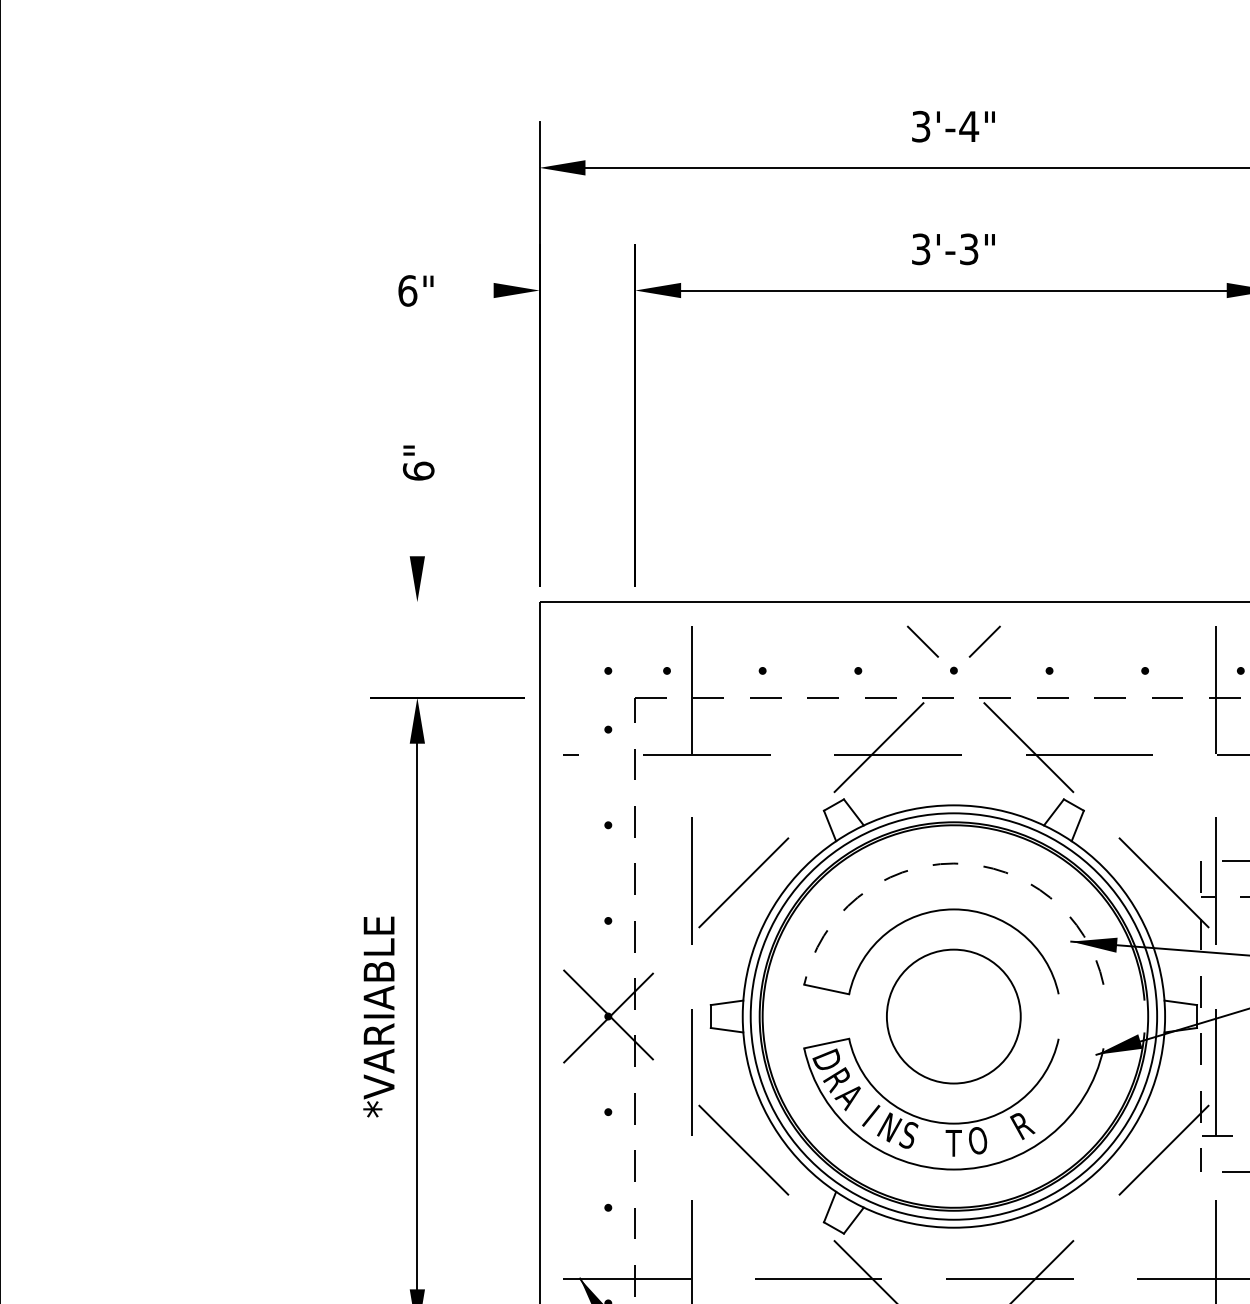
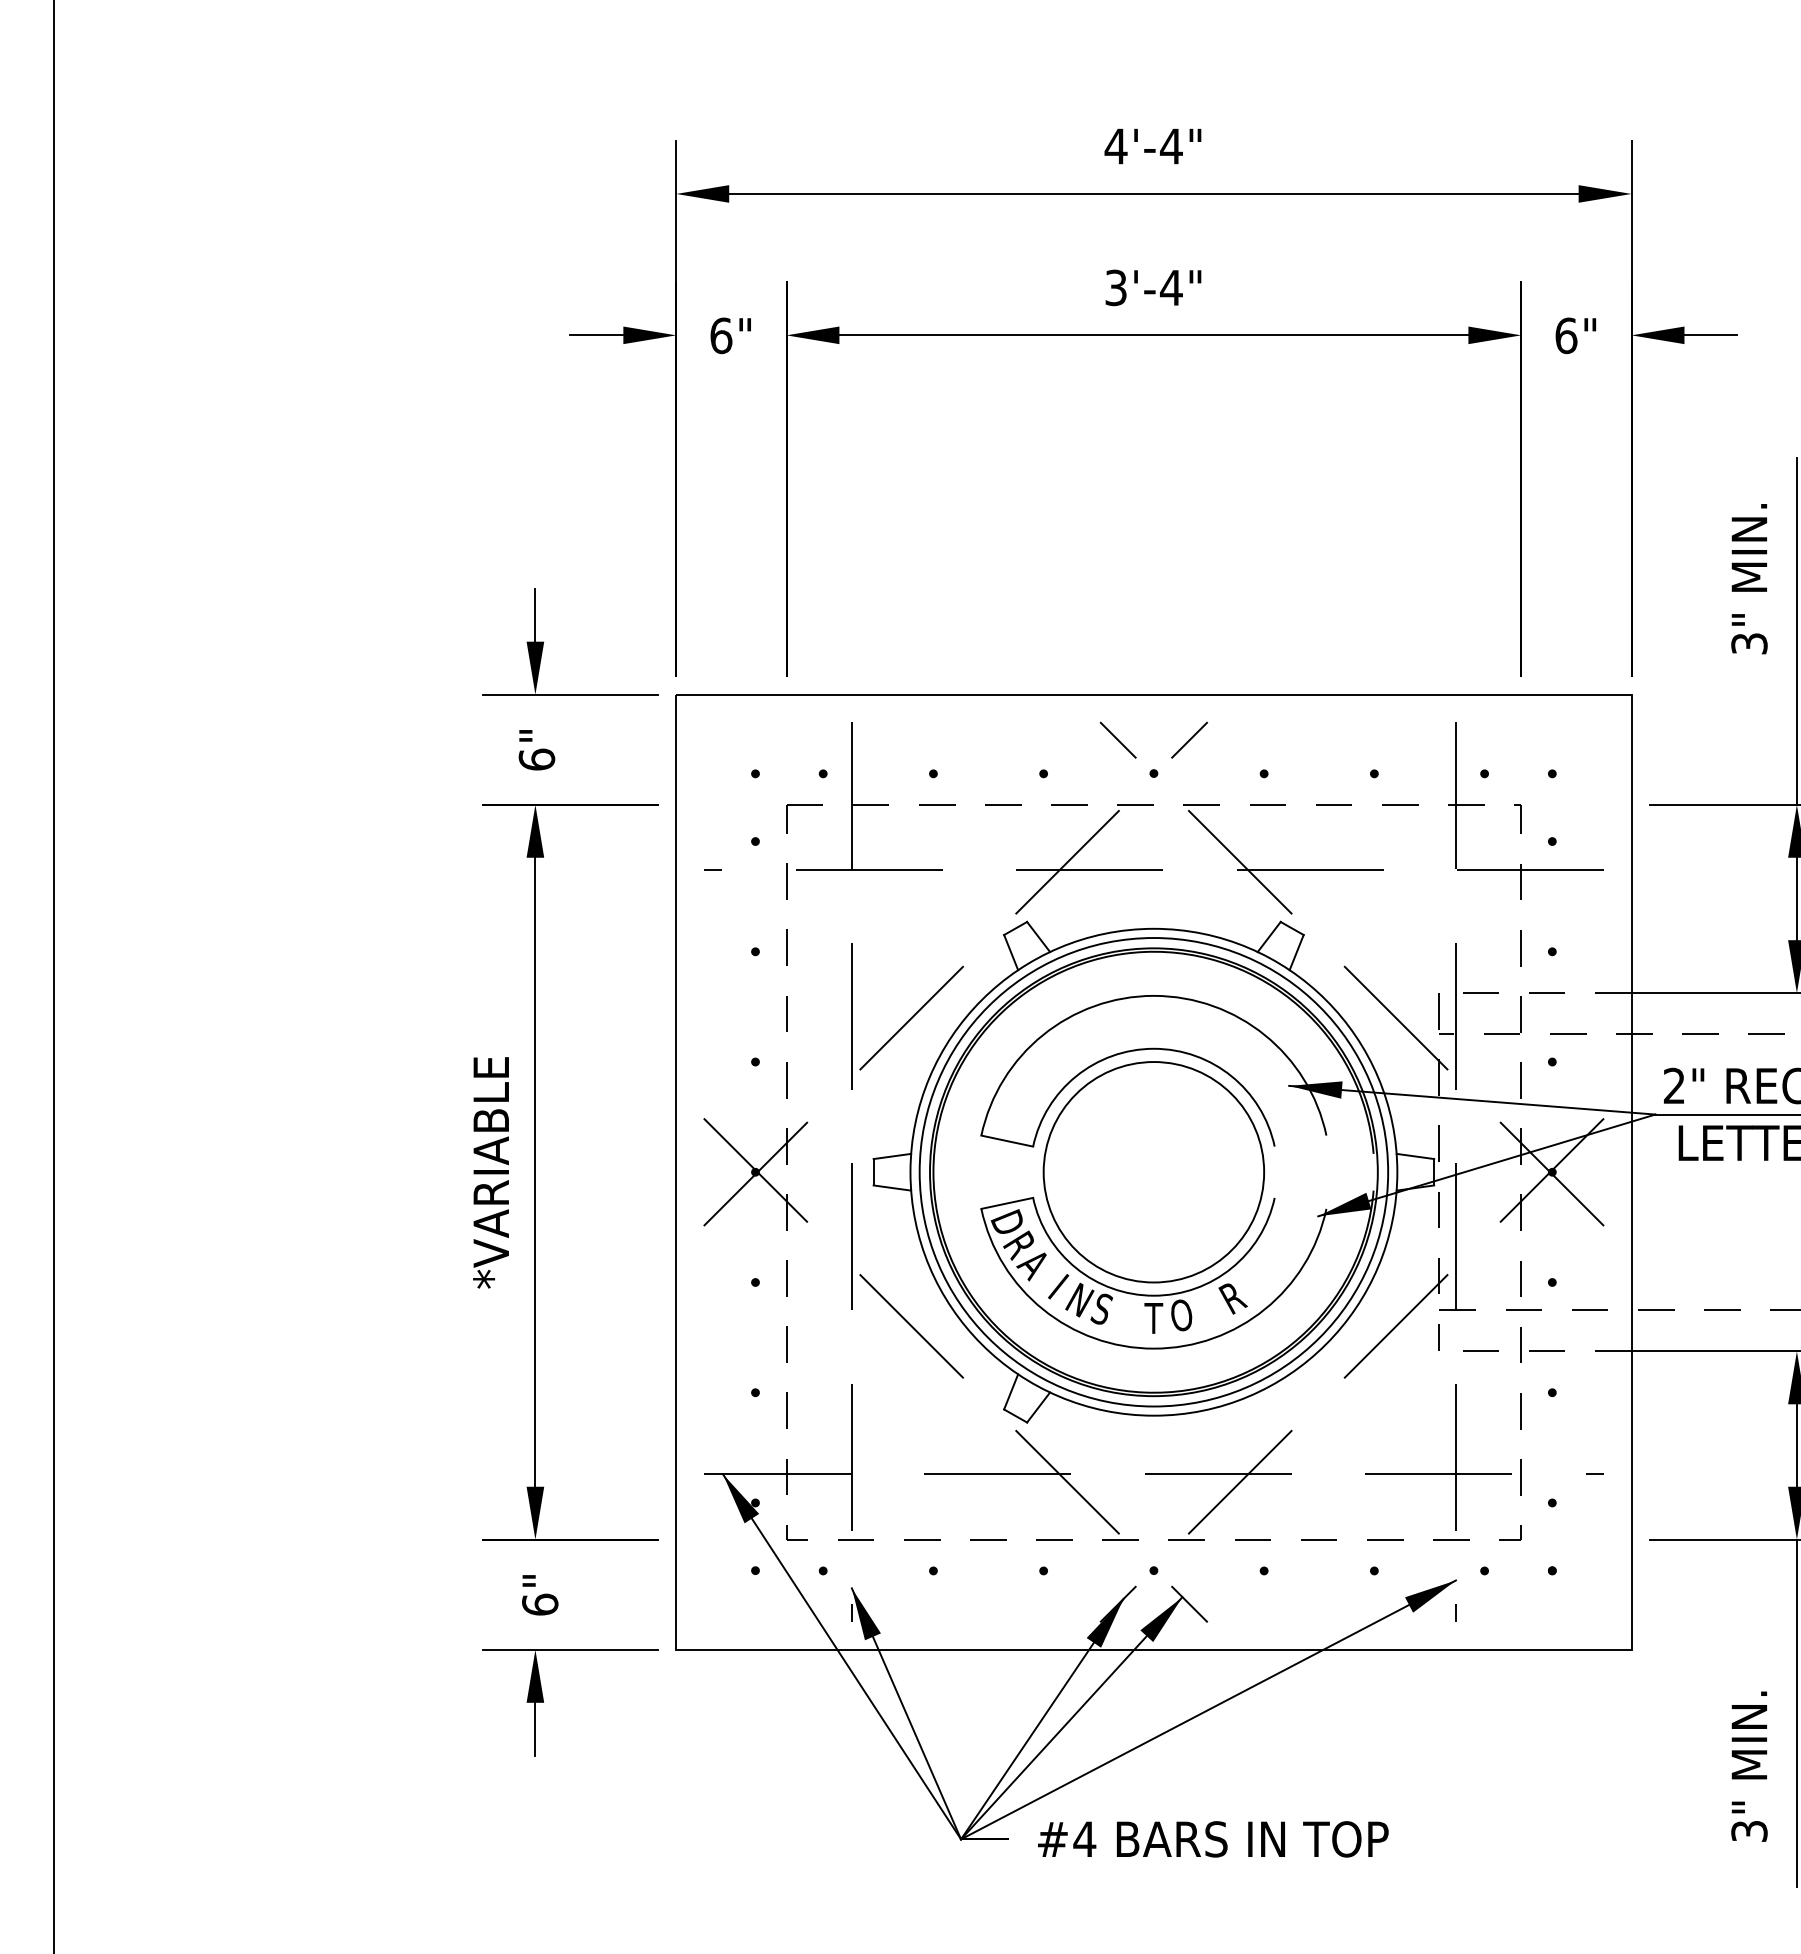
text: (920, 126) -> (1115, 146), 3'-4" -> 4'-4"
text: (968, 249) -> (1170, 287), 3'-3" -> 3'-4"
text: (415, 290) -> (730, 335), moved
line: (470, 290) -> (596, 335), added
text: (418, 463) -> (536, 750), moved
line: (417, 532) -> (535, 614), added
line: (446, 602) -> (569, 694), added
arc: (953, 863) -> (1153, 995), dashed -> solid
circle: (953, 1016) -> (1153, 1172), size x1.43

